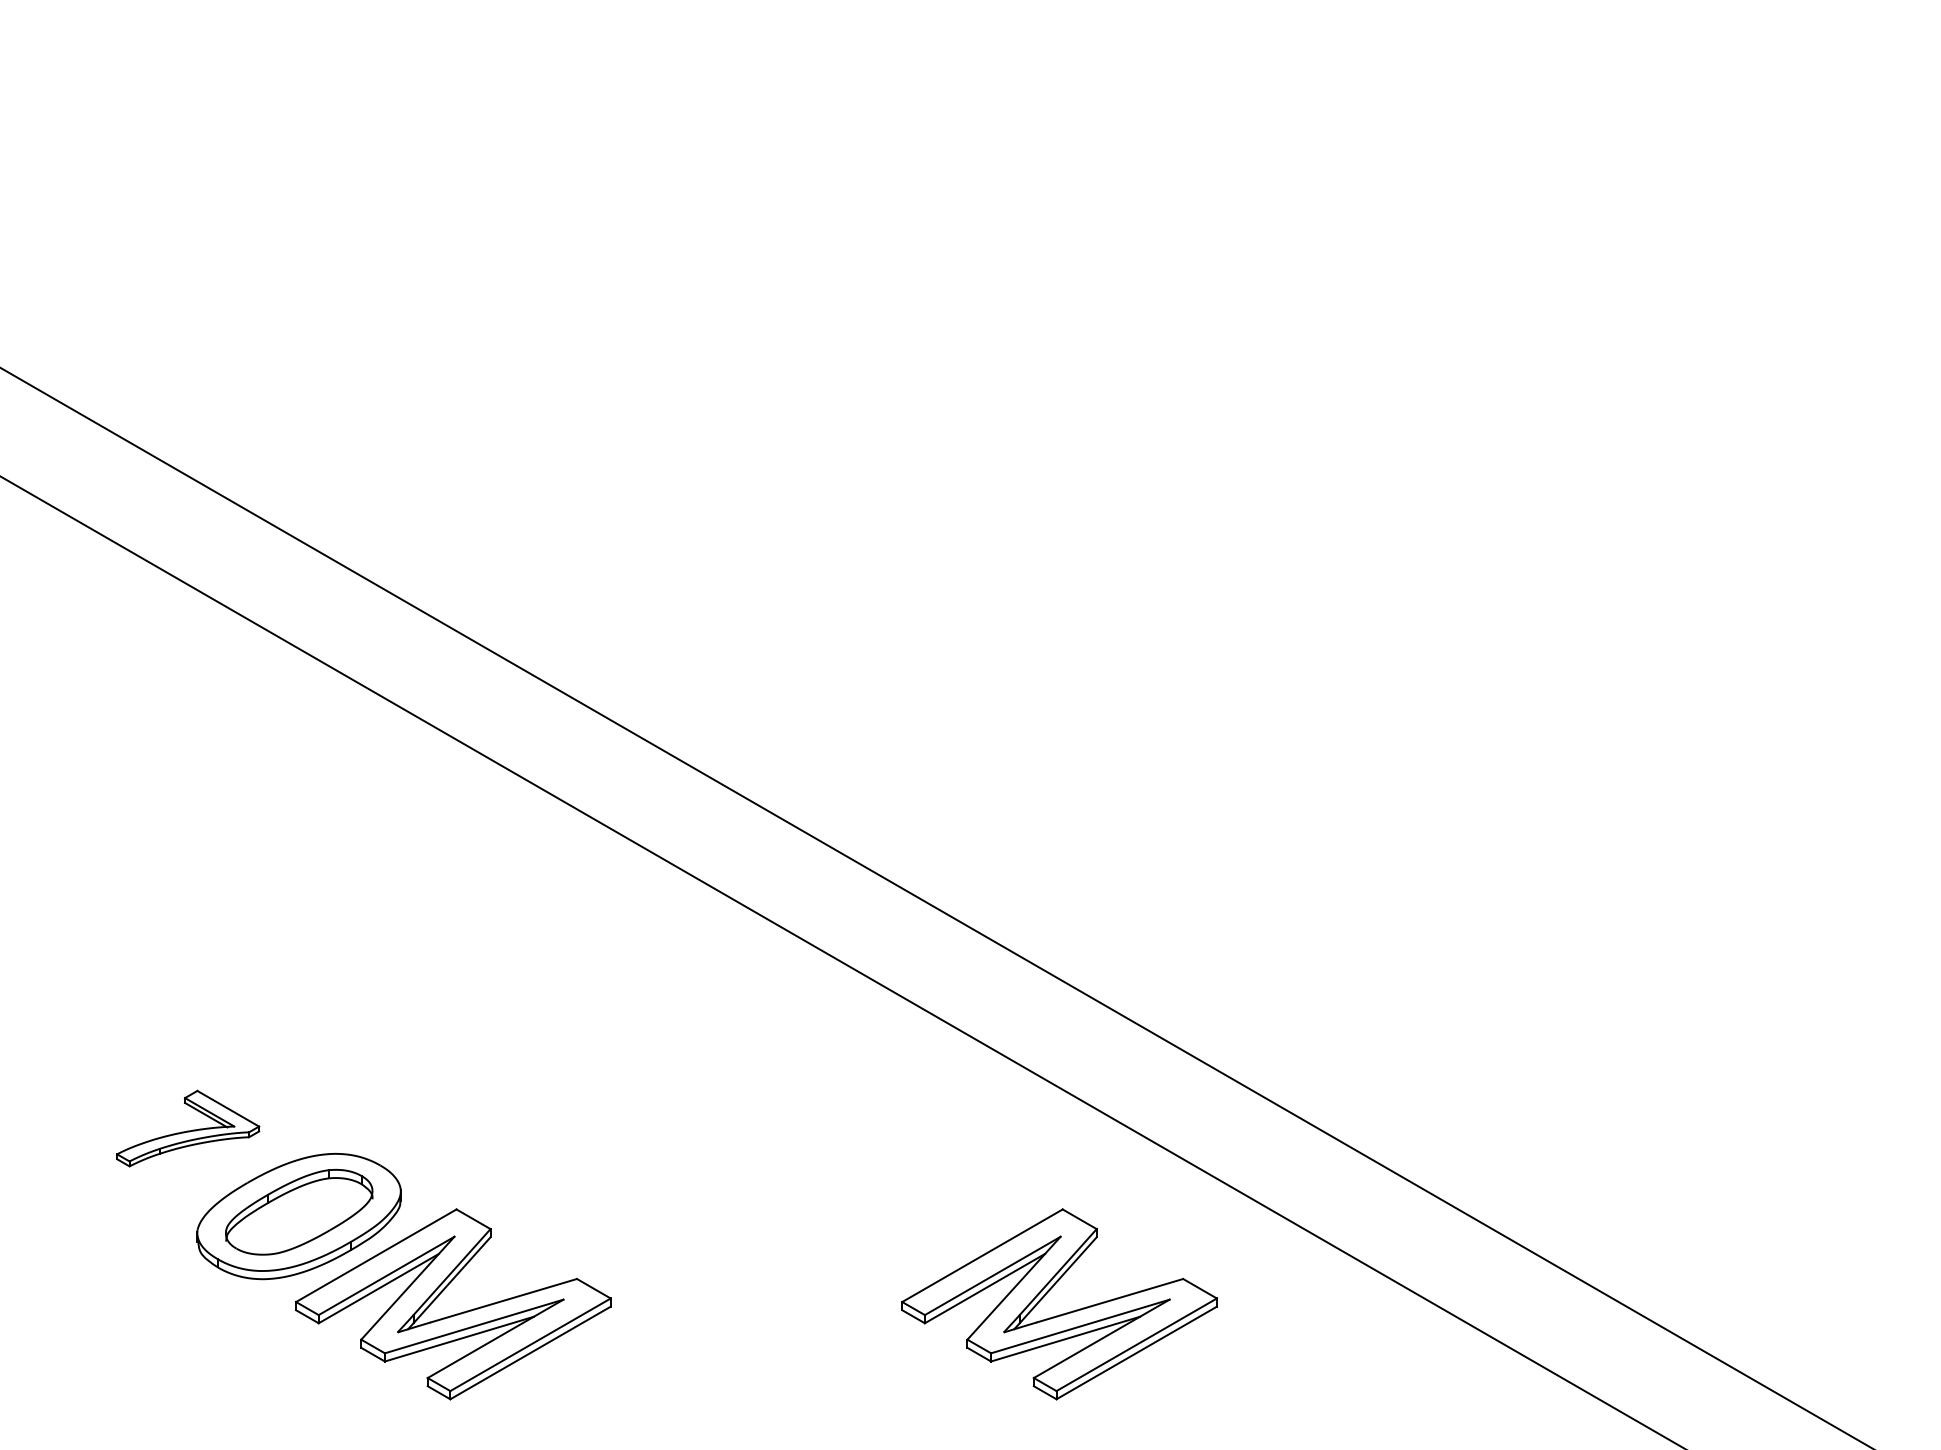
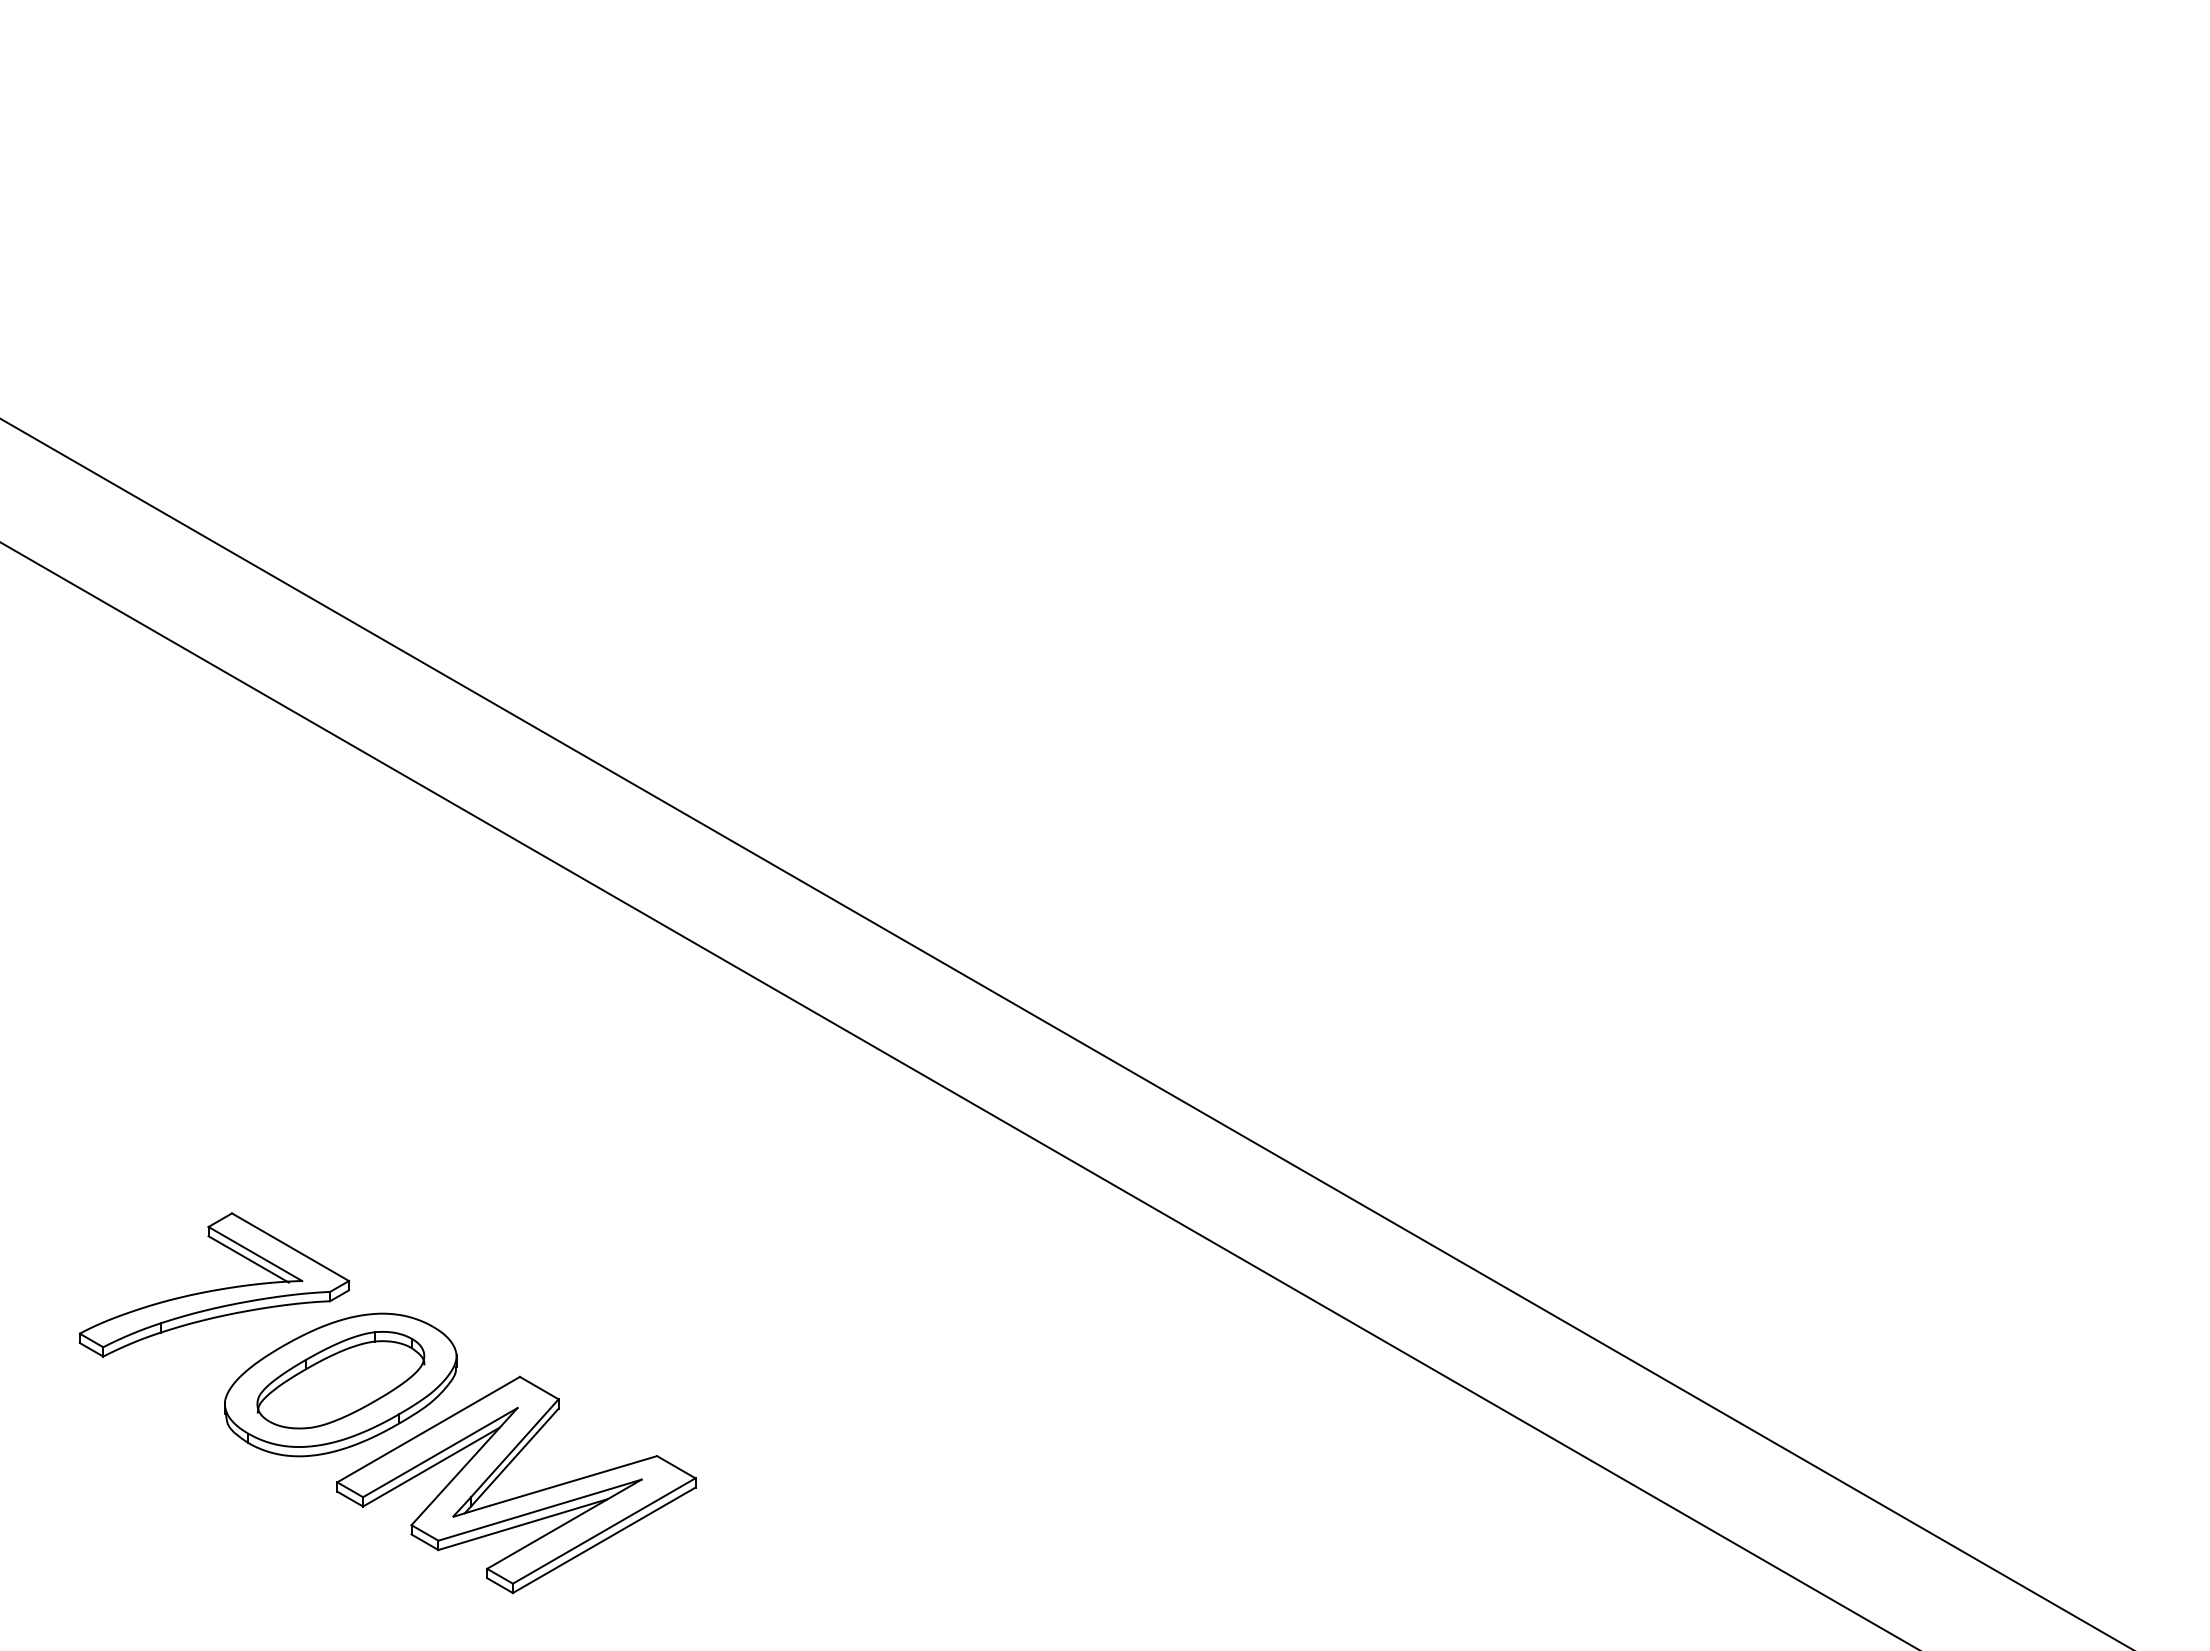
part: (188, 1128) -> (214, 1284), size x1.67
part: (1063, 1313) -> (1210, 1495), removed

